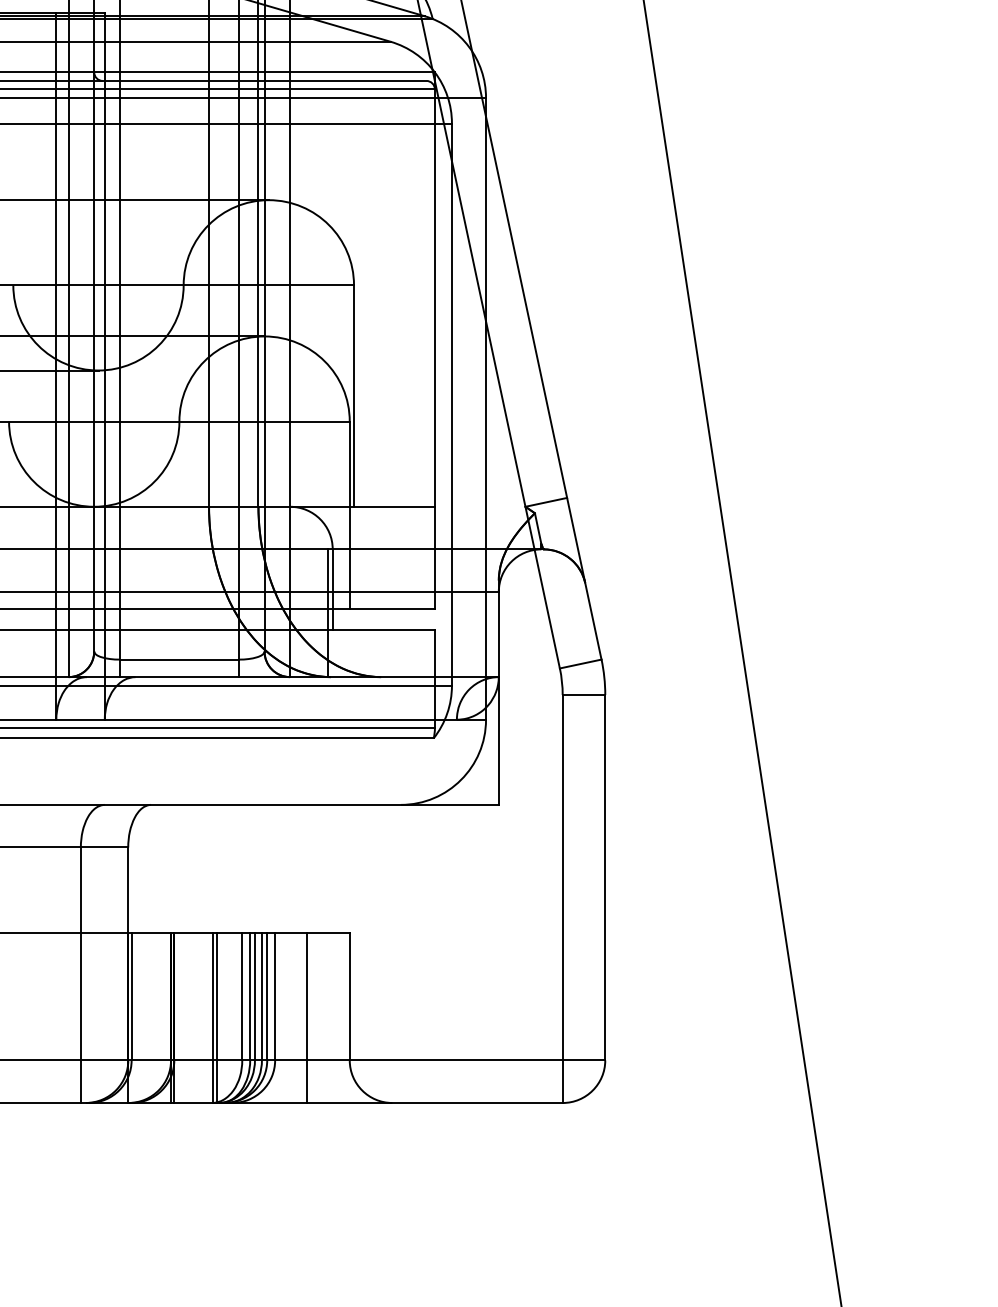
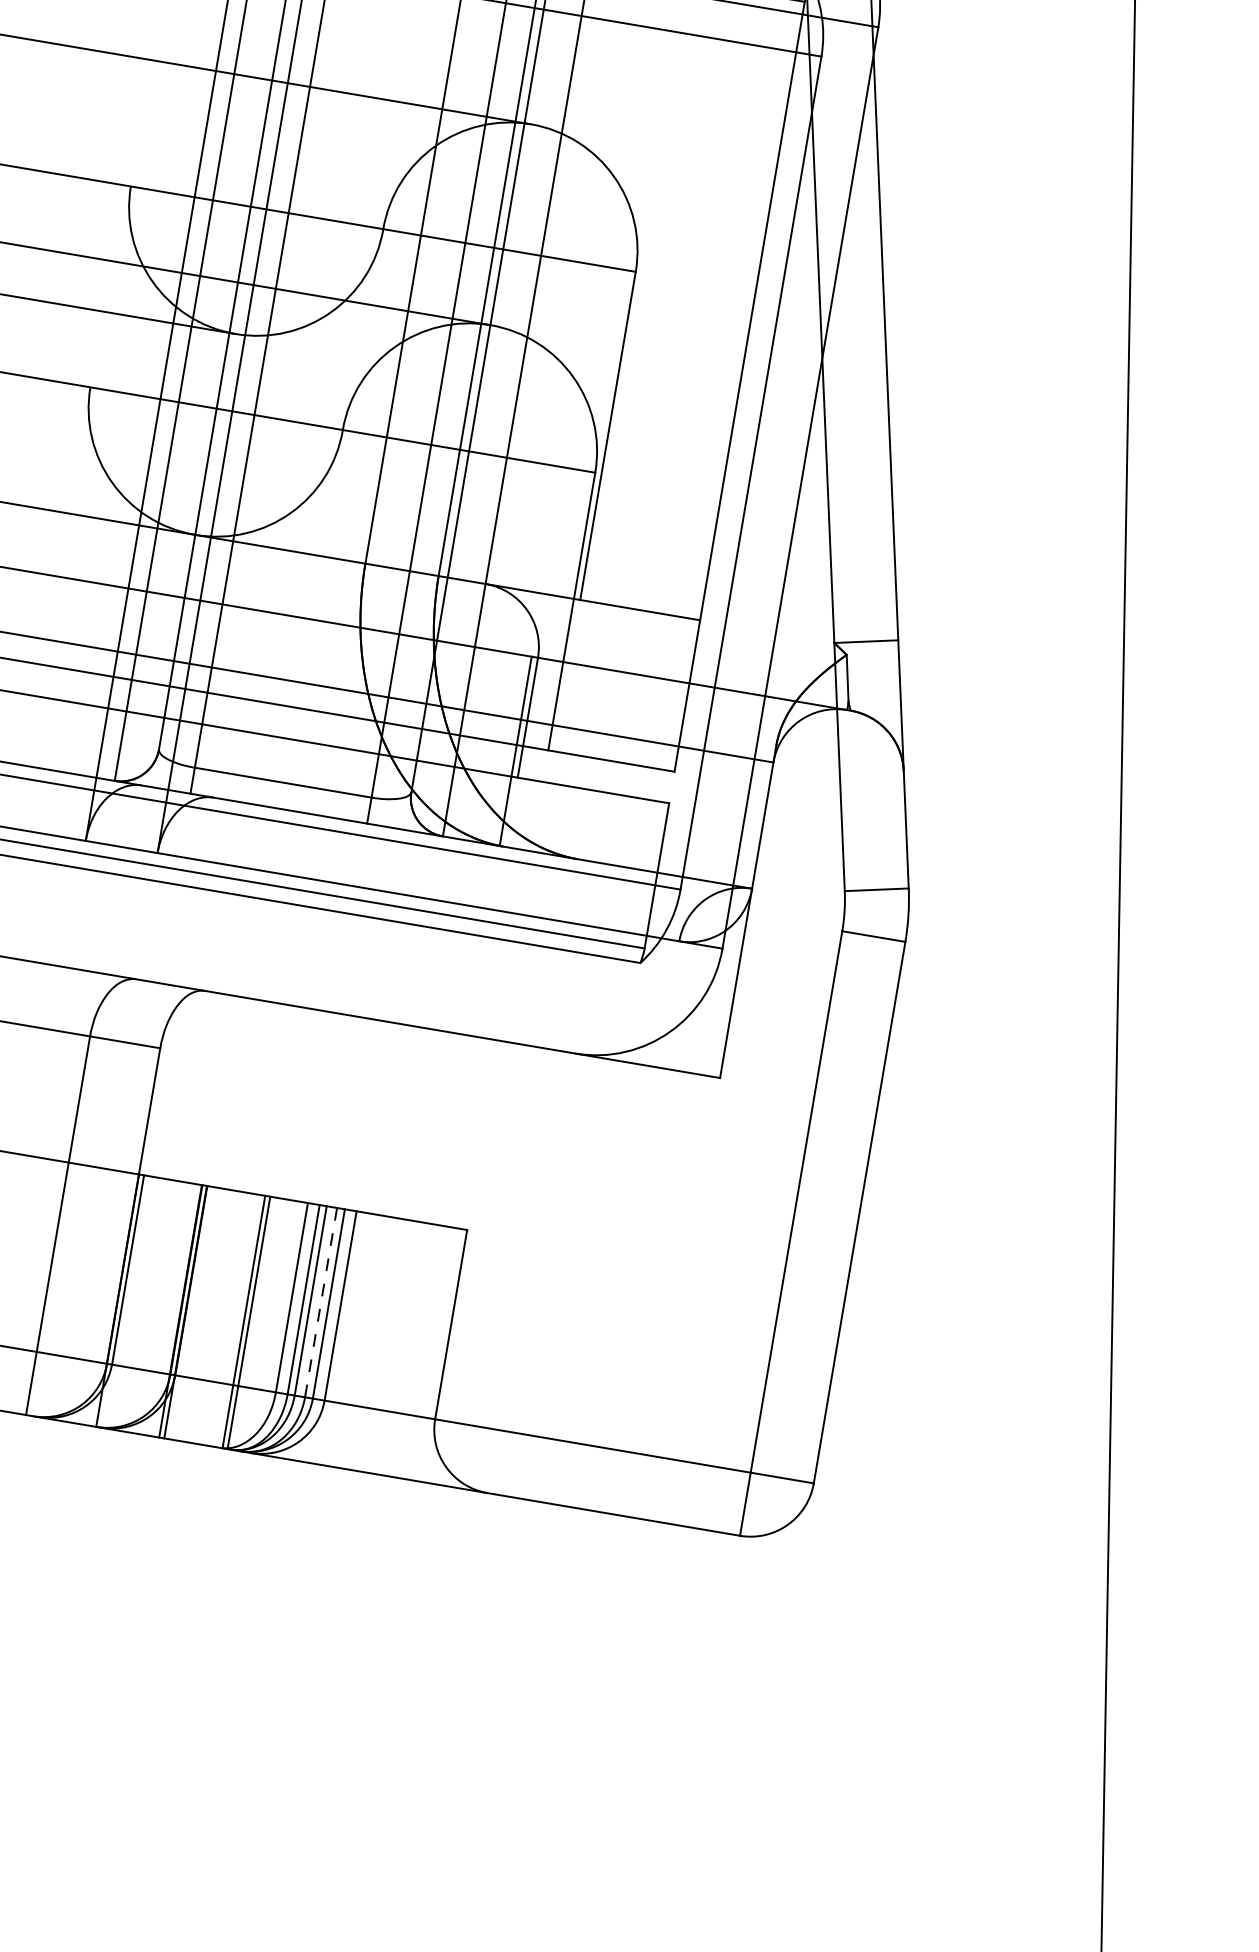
line: (261, 996) -> (320, 1302), solid -> dashed
line: (307, 1017) -> (383, 1345), removed

